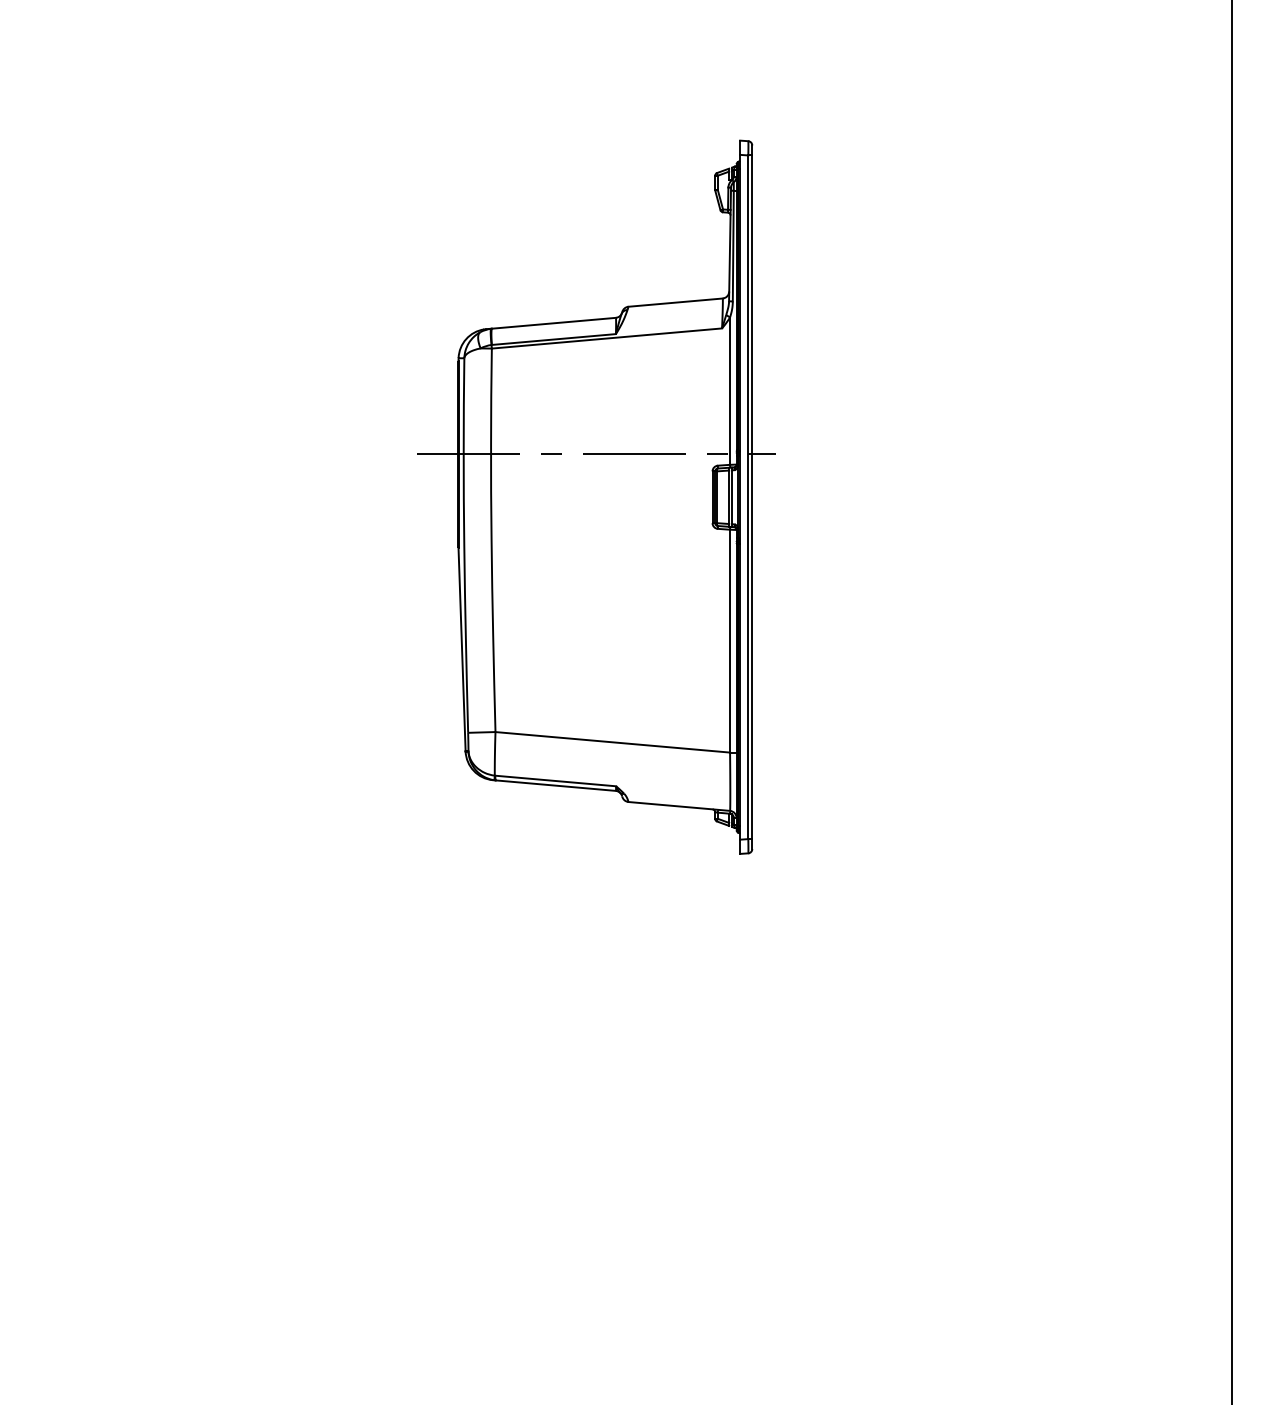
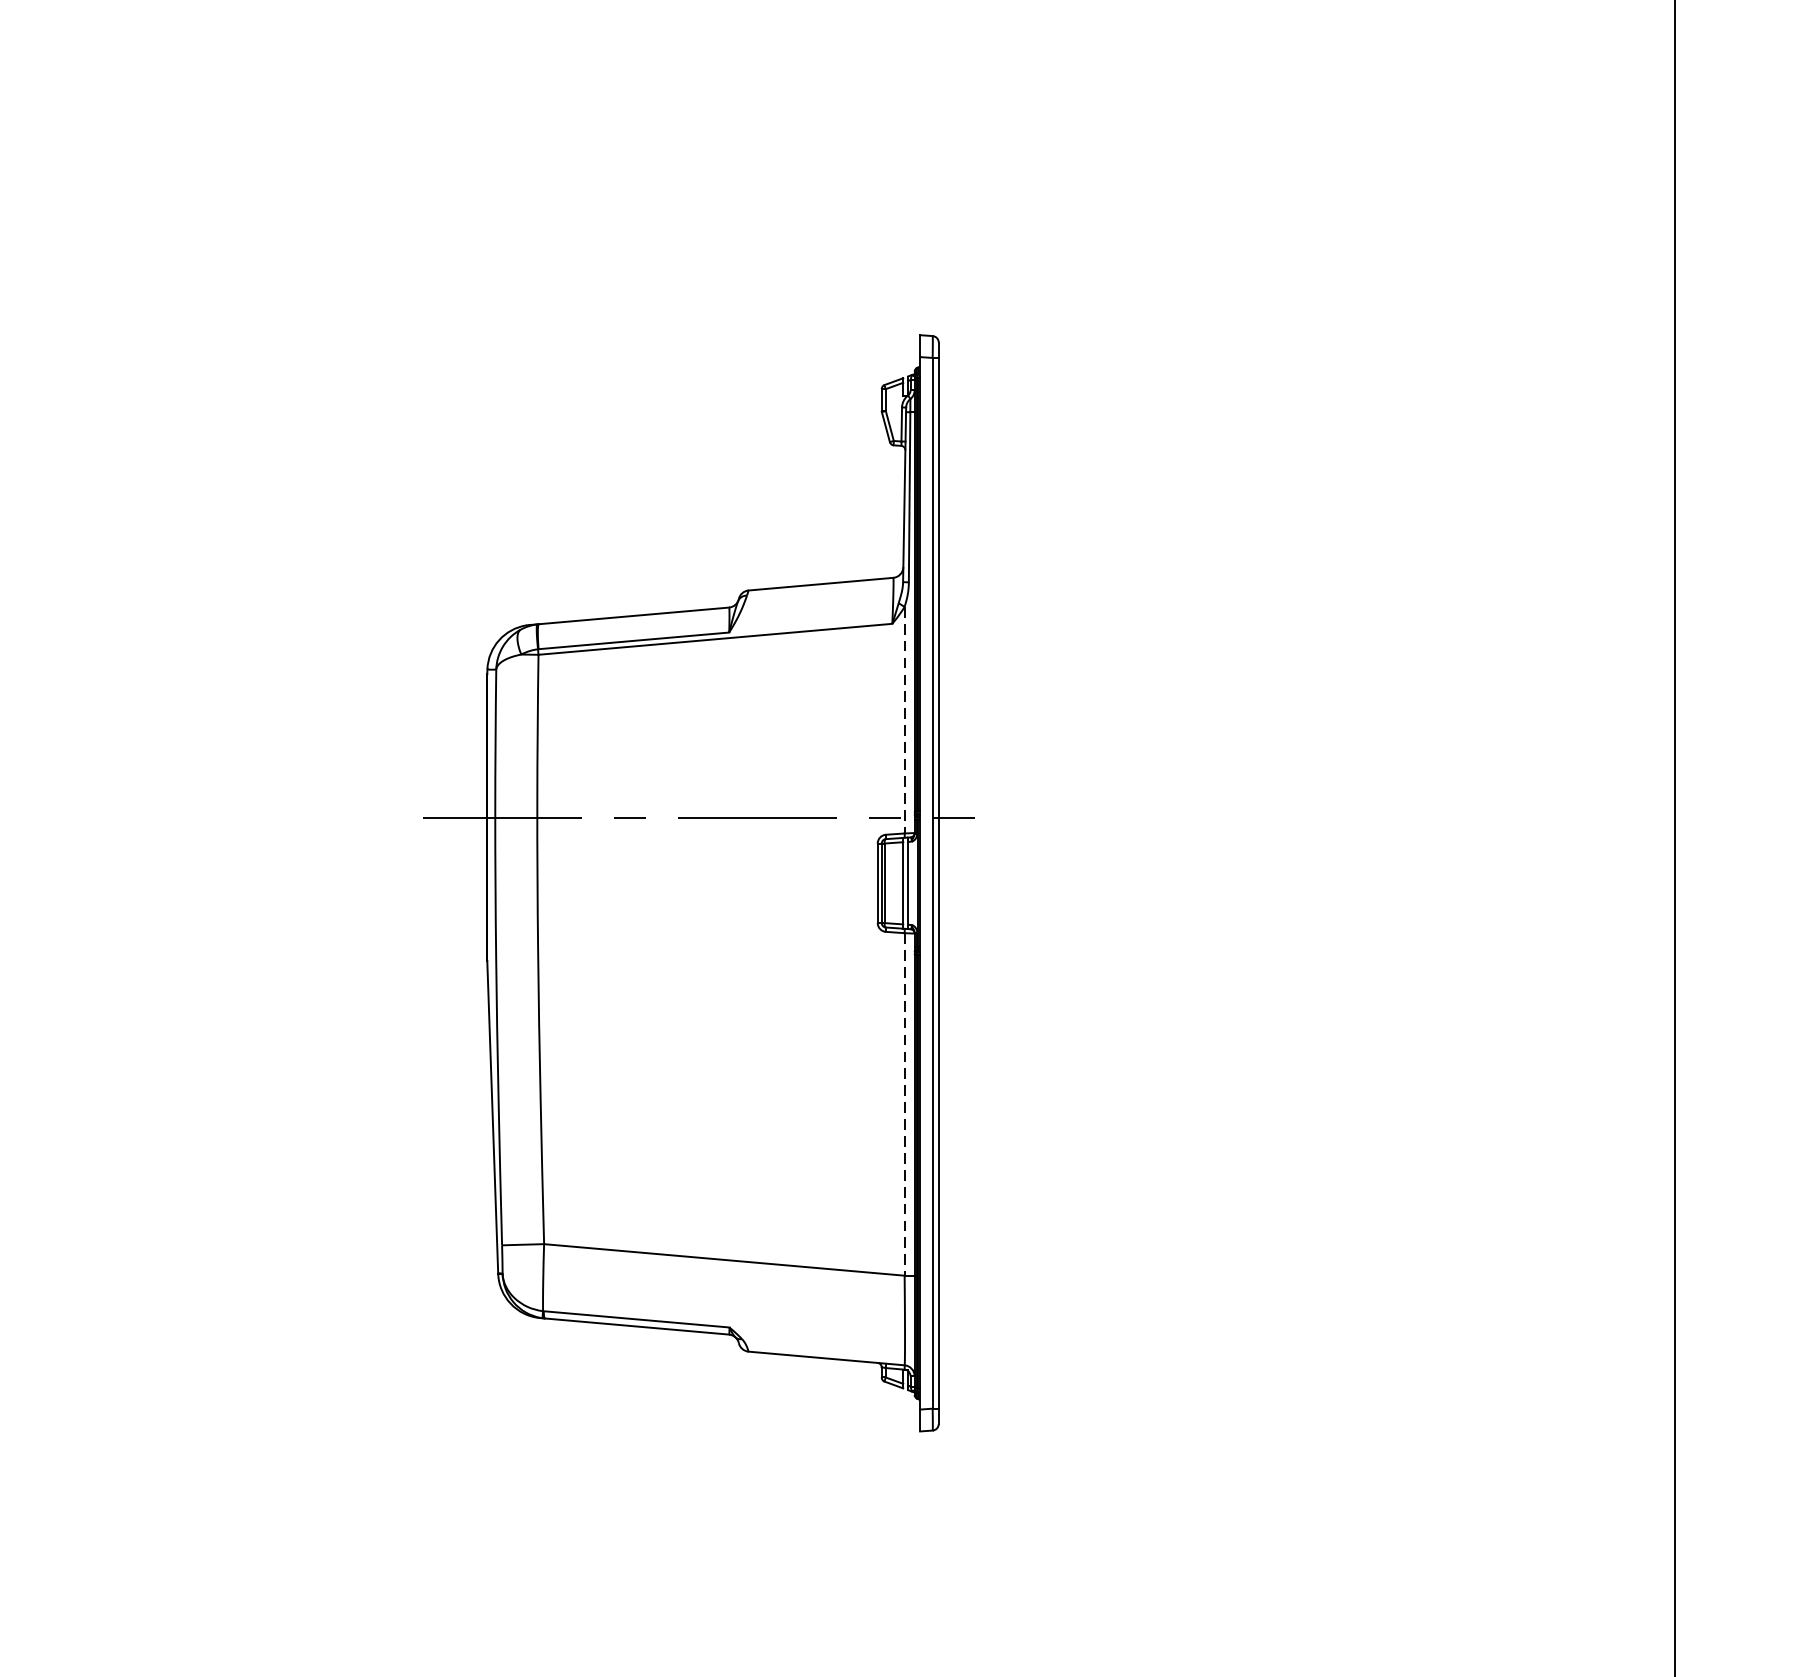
line: (730, 391) -> (905, 720), solid -> dashed
line: (730, 641) -> (905, 1104), solid -> dashed

